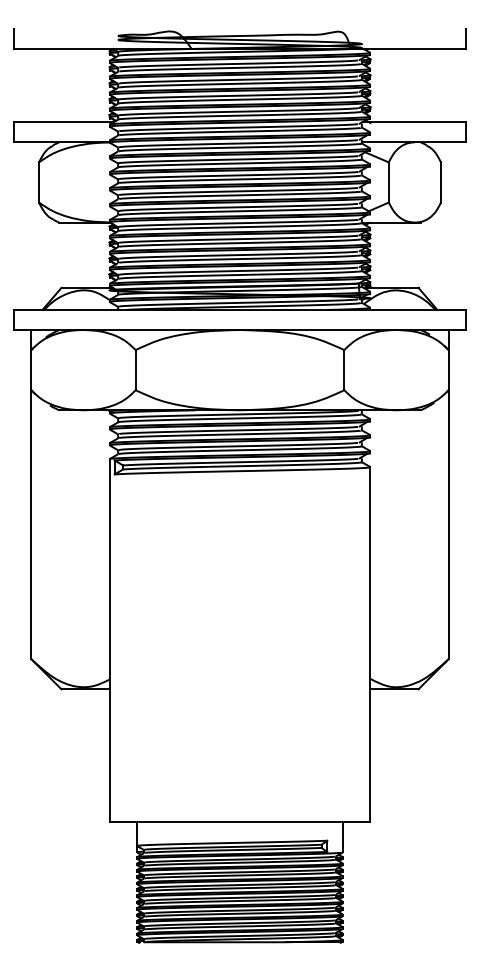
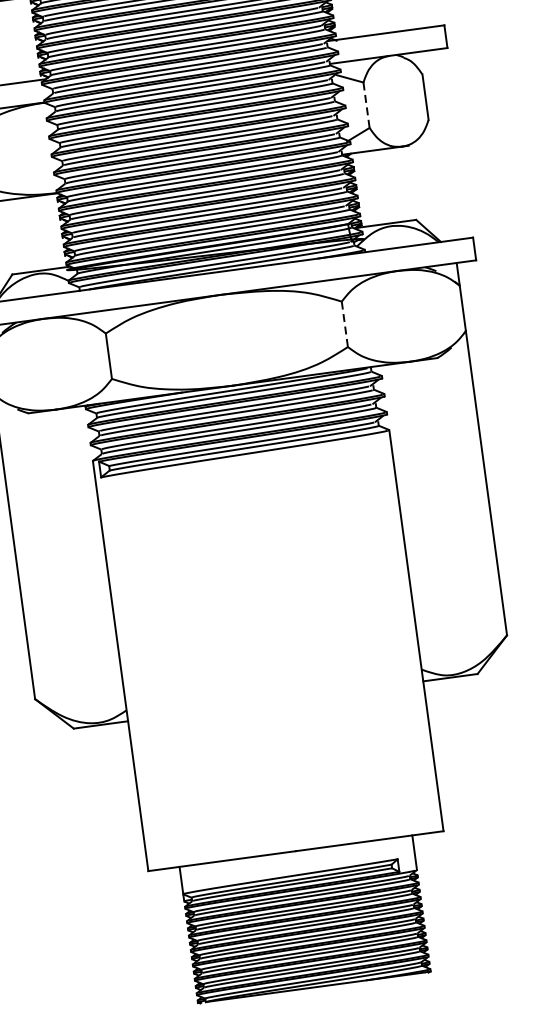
line: (388, 182) -> (366, 105), solid -> dashed
line: (344, 370) -> (345, 324), solid -> dashed

